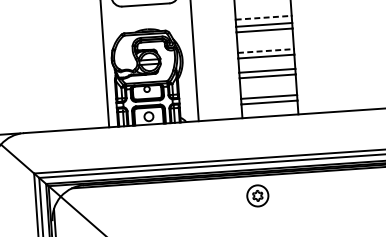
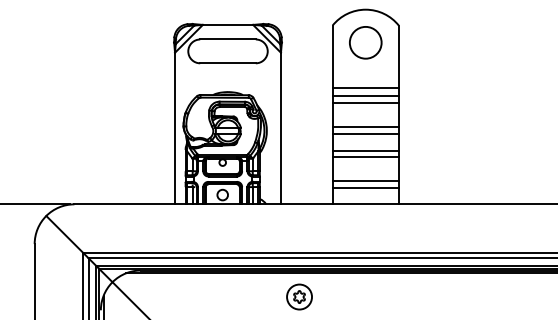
line: (264, 17) -> (366, 87), dashed -> solid
line: (266, 51) -> (366, 127), dashed -> solid
part: (257, 195) -> (299, 296), moved

